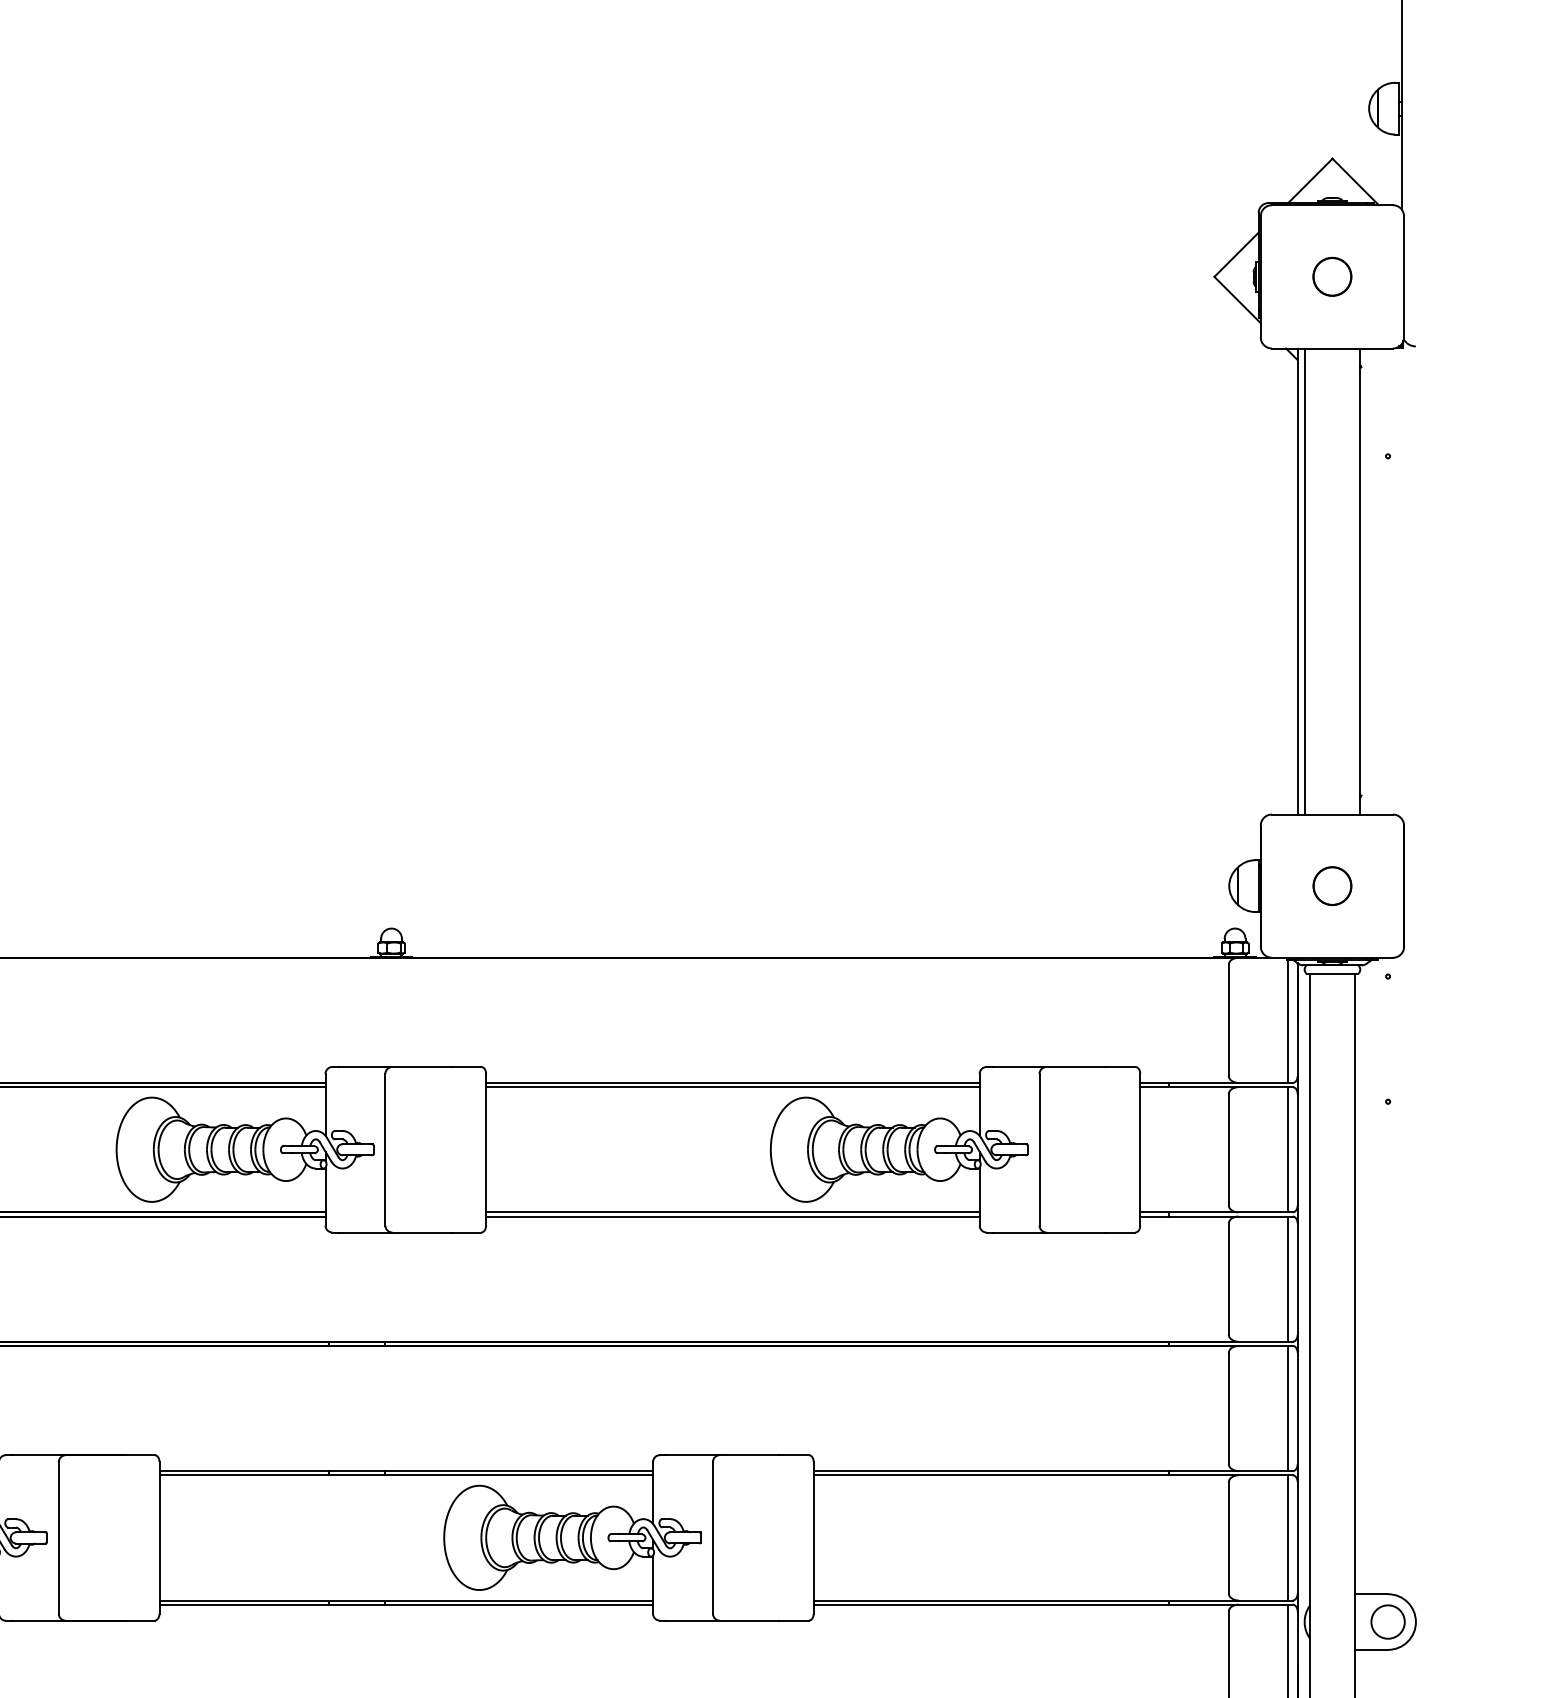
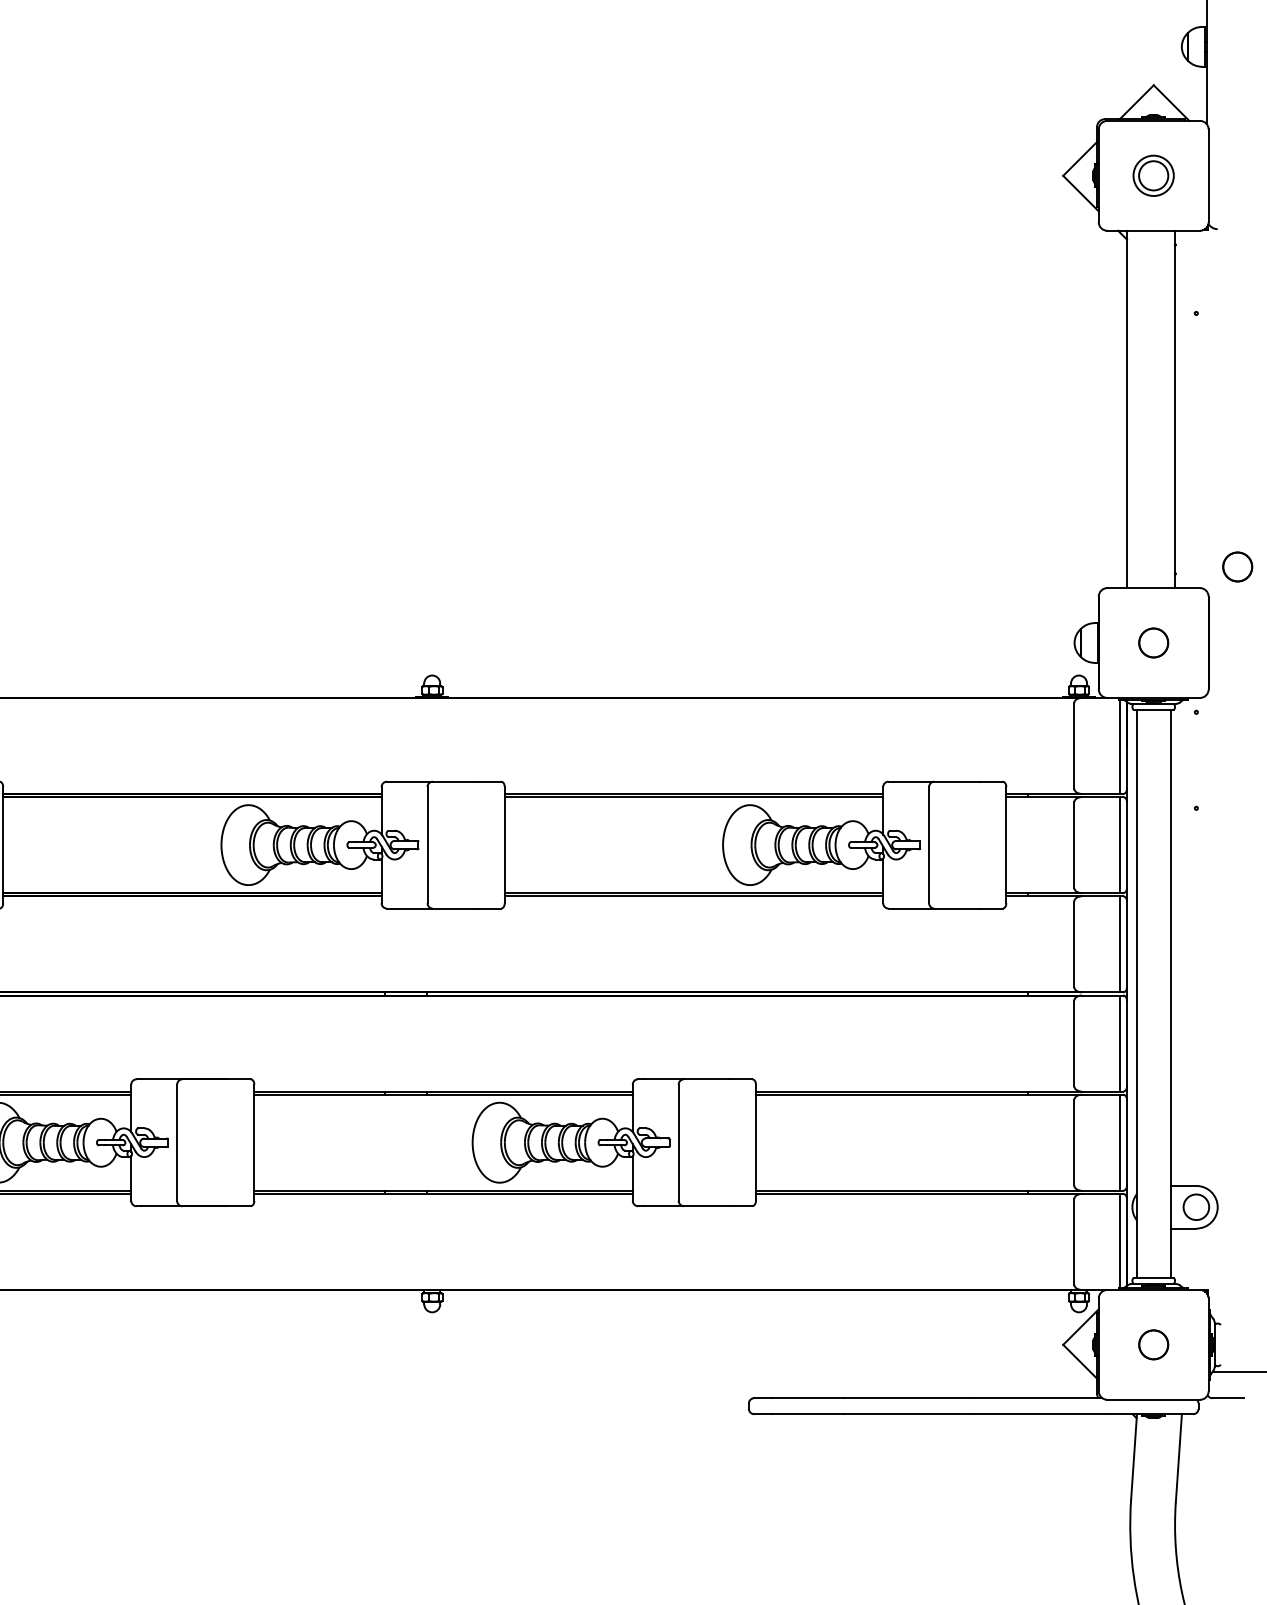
circle: (1332, 276) -> (1153, 175), size x1.4
line: (1304, 581) -> (1132, 409), removed
circle: (1441, 786) -> (1237, 566), added

